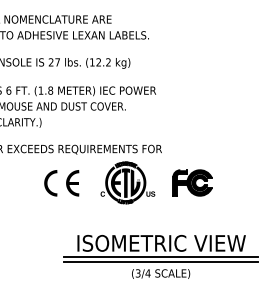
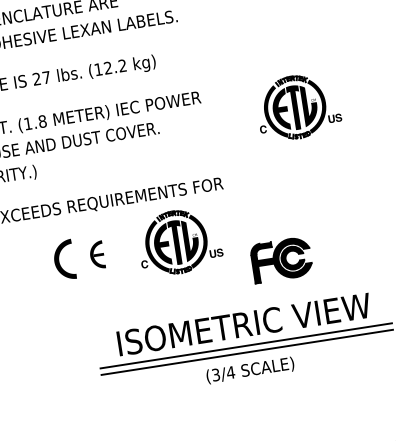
part: (218, 106) -> (297, 106), added
part: (192, 182) -> (281, 259), moved
part: (72, 183) -> (96, 255), size x0.7

